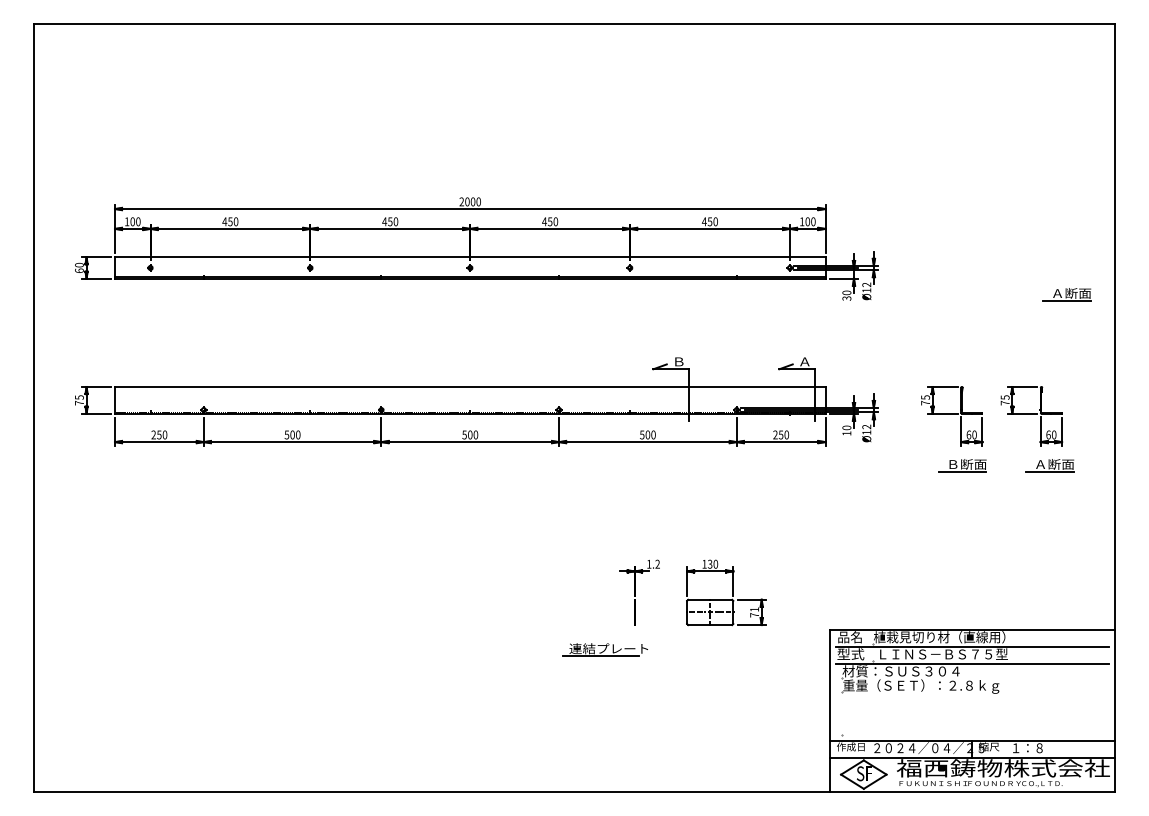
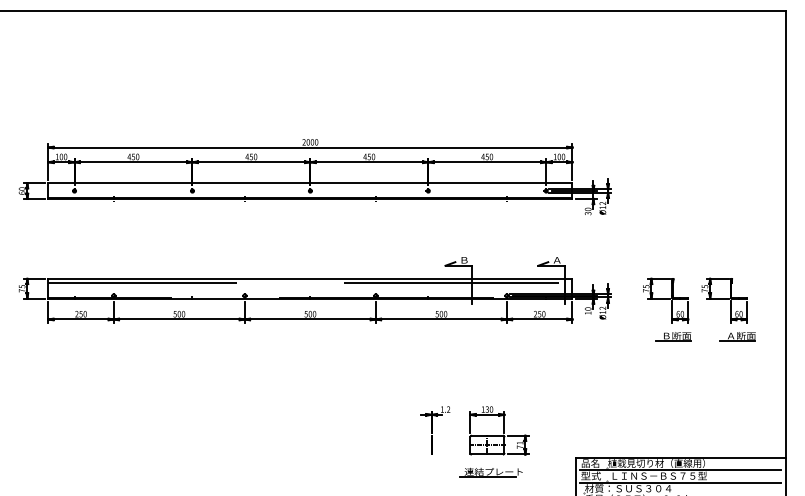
part: (1066, 294) -> (750, 210), removed
line: (470, 392) -> (310, 282), added
part: (604, 649) -> (490, 472), moved

